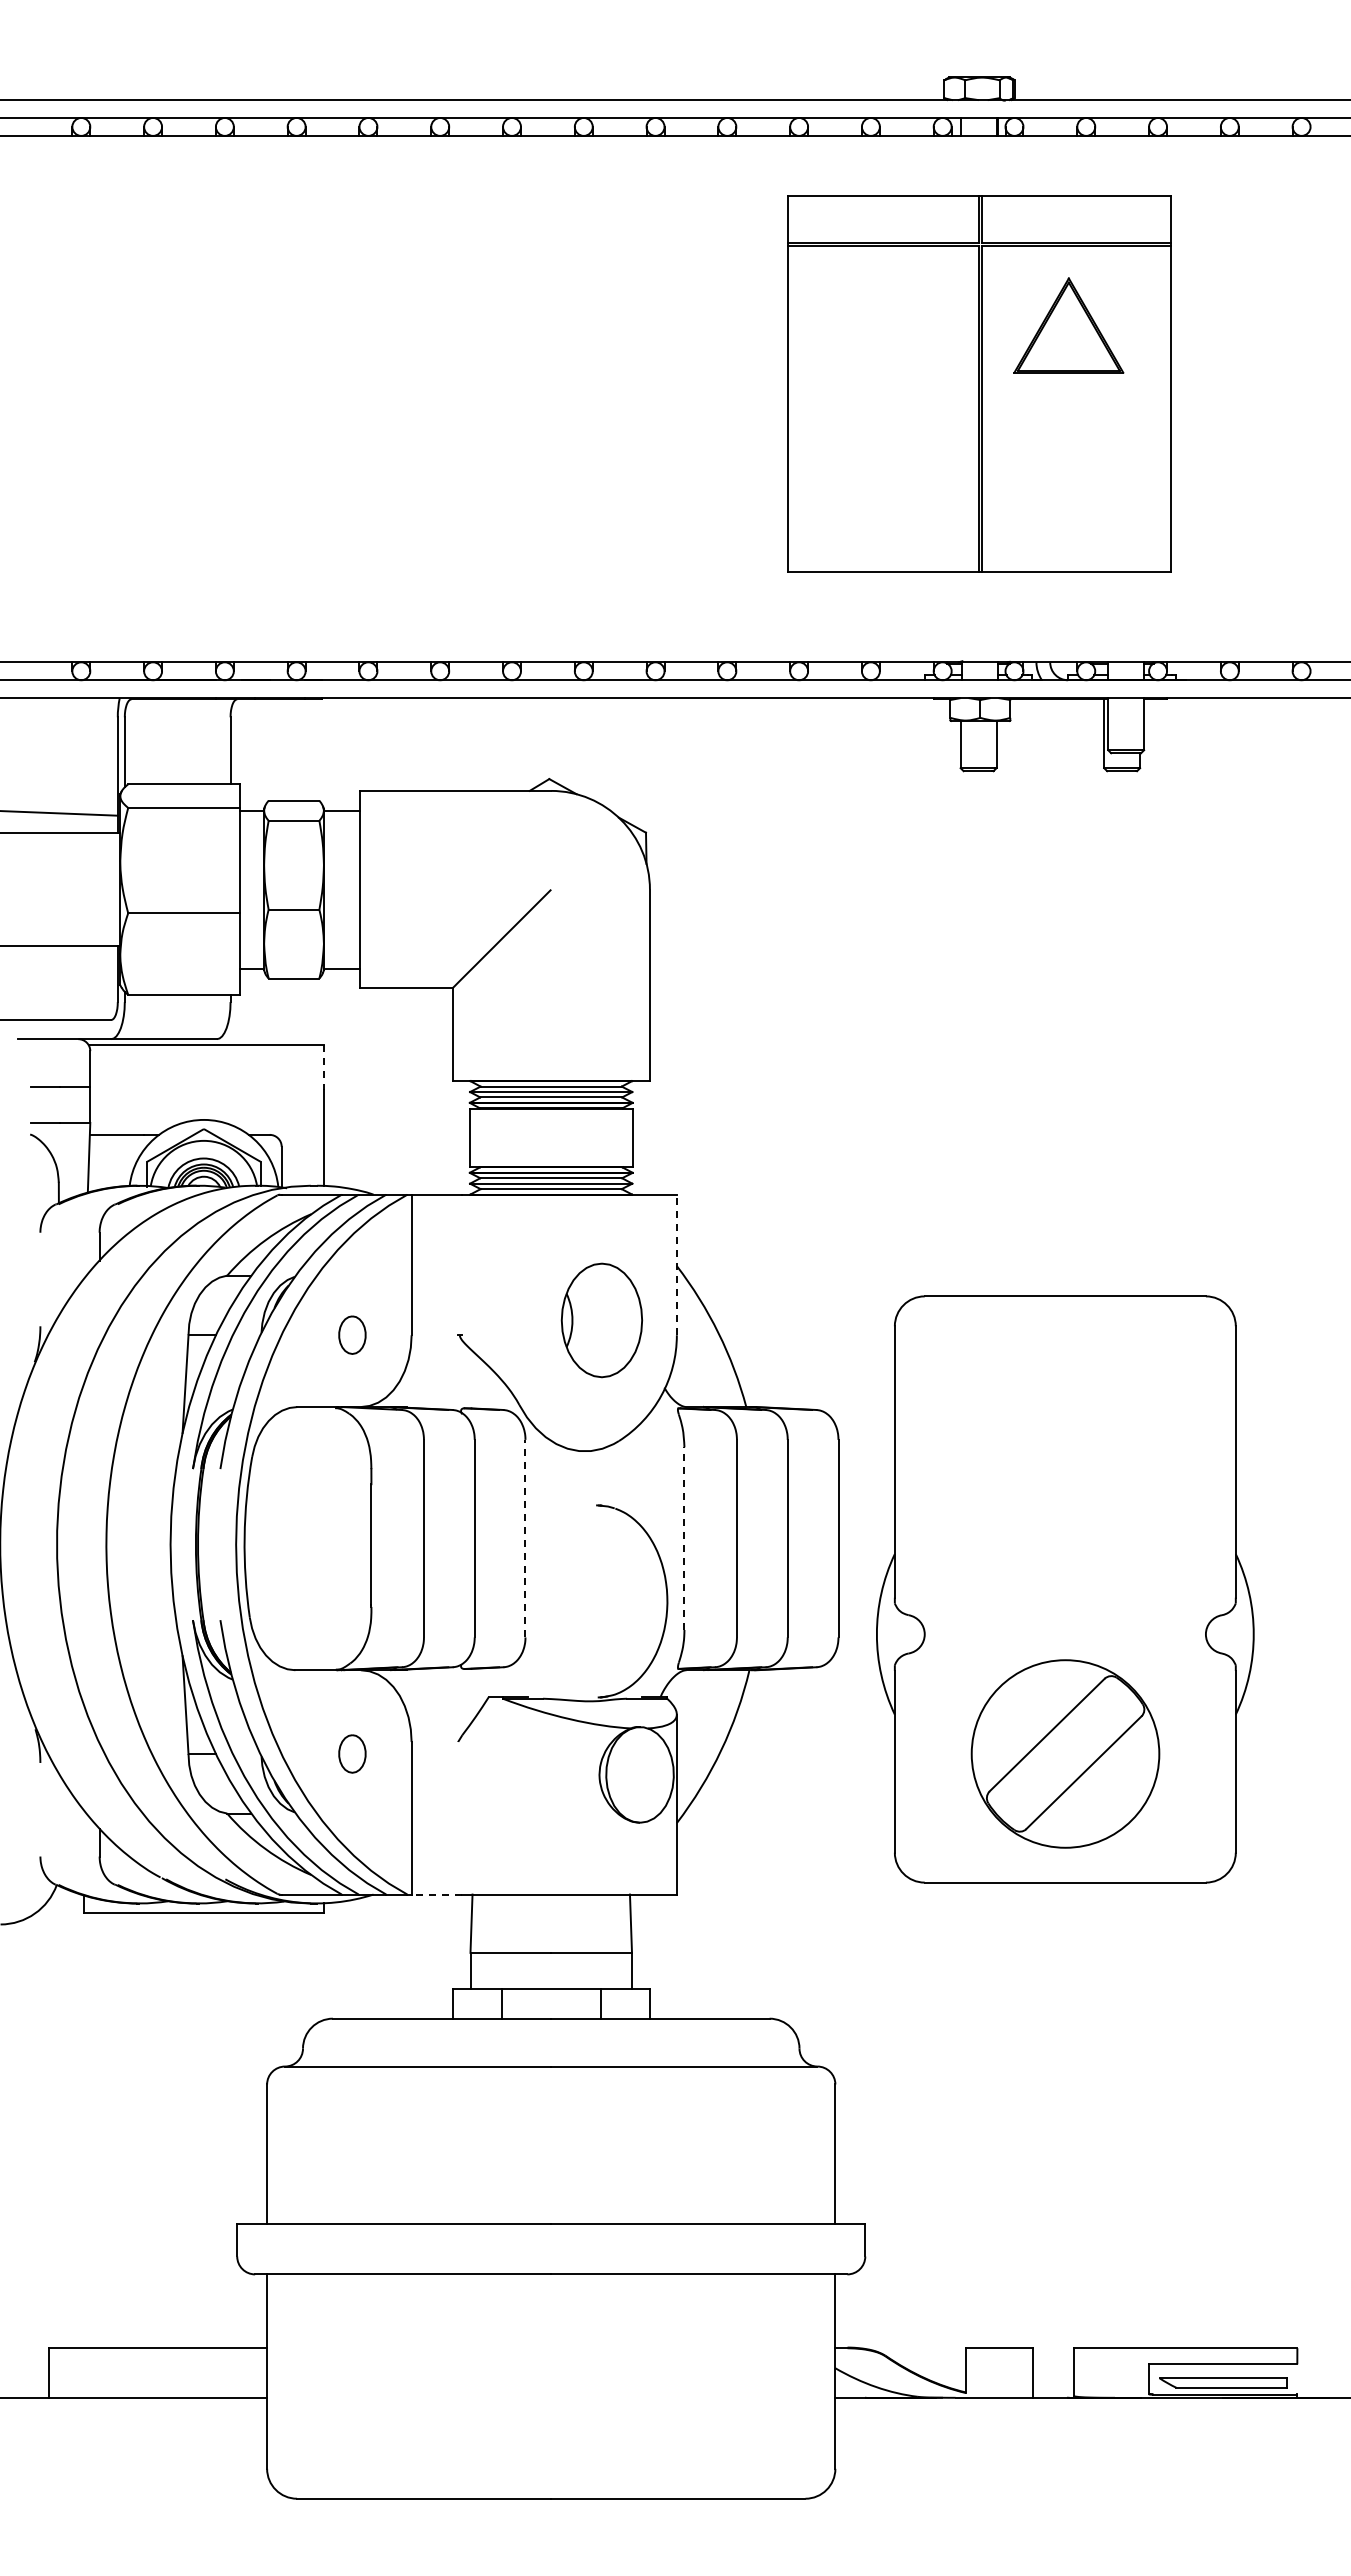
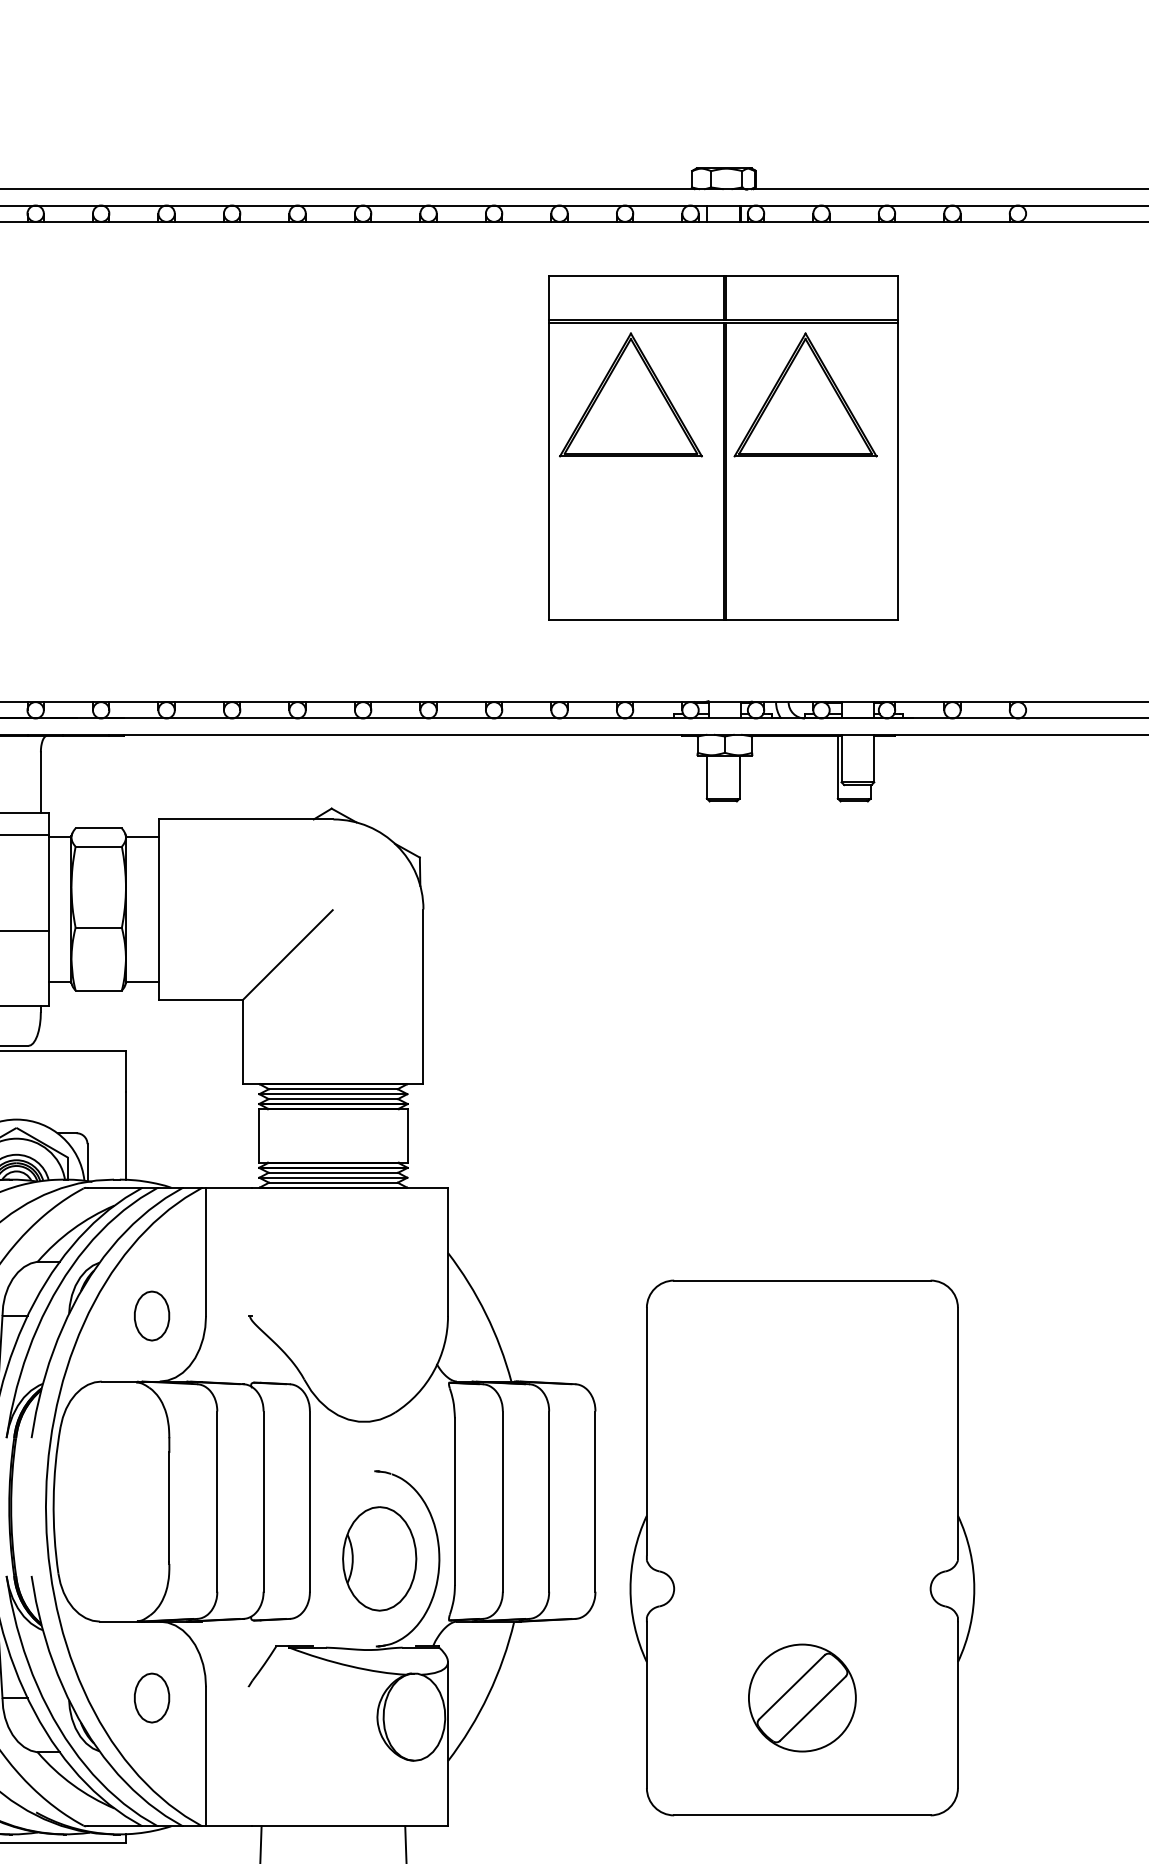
part: (877, 325) -> (631, 394), added
part: (1068, 325) -> (805, 394), size x1.43
line: (323, 1068) -> (125, 1072), dashed -> solid
line: (676, 1264) -> (447, 1251), dashed -> solid
part: (601, 1320) -> (379, 1558), moved
part: (352, 1334) -> (152, 1315), size x1.43
line: (525, 1538) -> (309, 1501), dashed -> solid
line: (684, 1538) -> (454, 1501), dashed -> solid
part: (352, 1753) -> (152, 1697), size x1.43
part: (1064, 1753) -> (801, 1697), size x0.62
line: (436, 1894) -> (228, 1826), dashed -> solid

